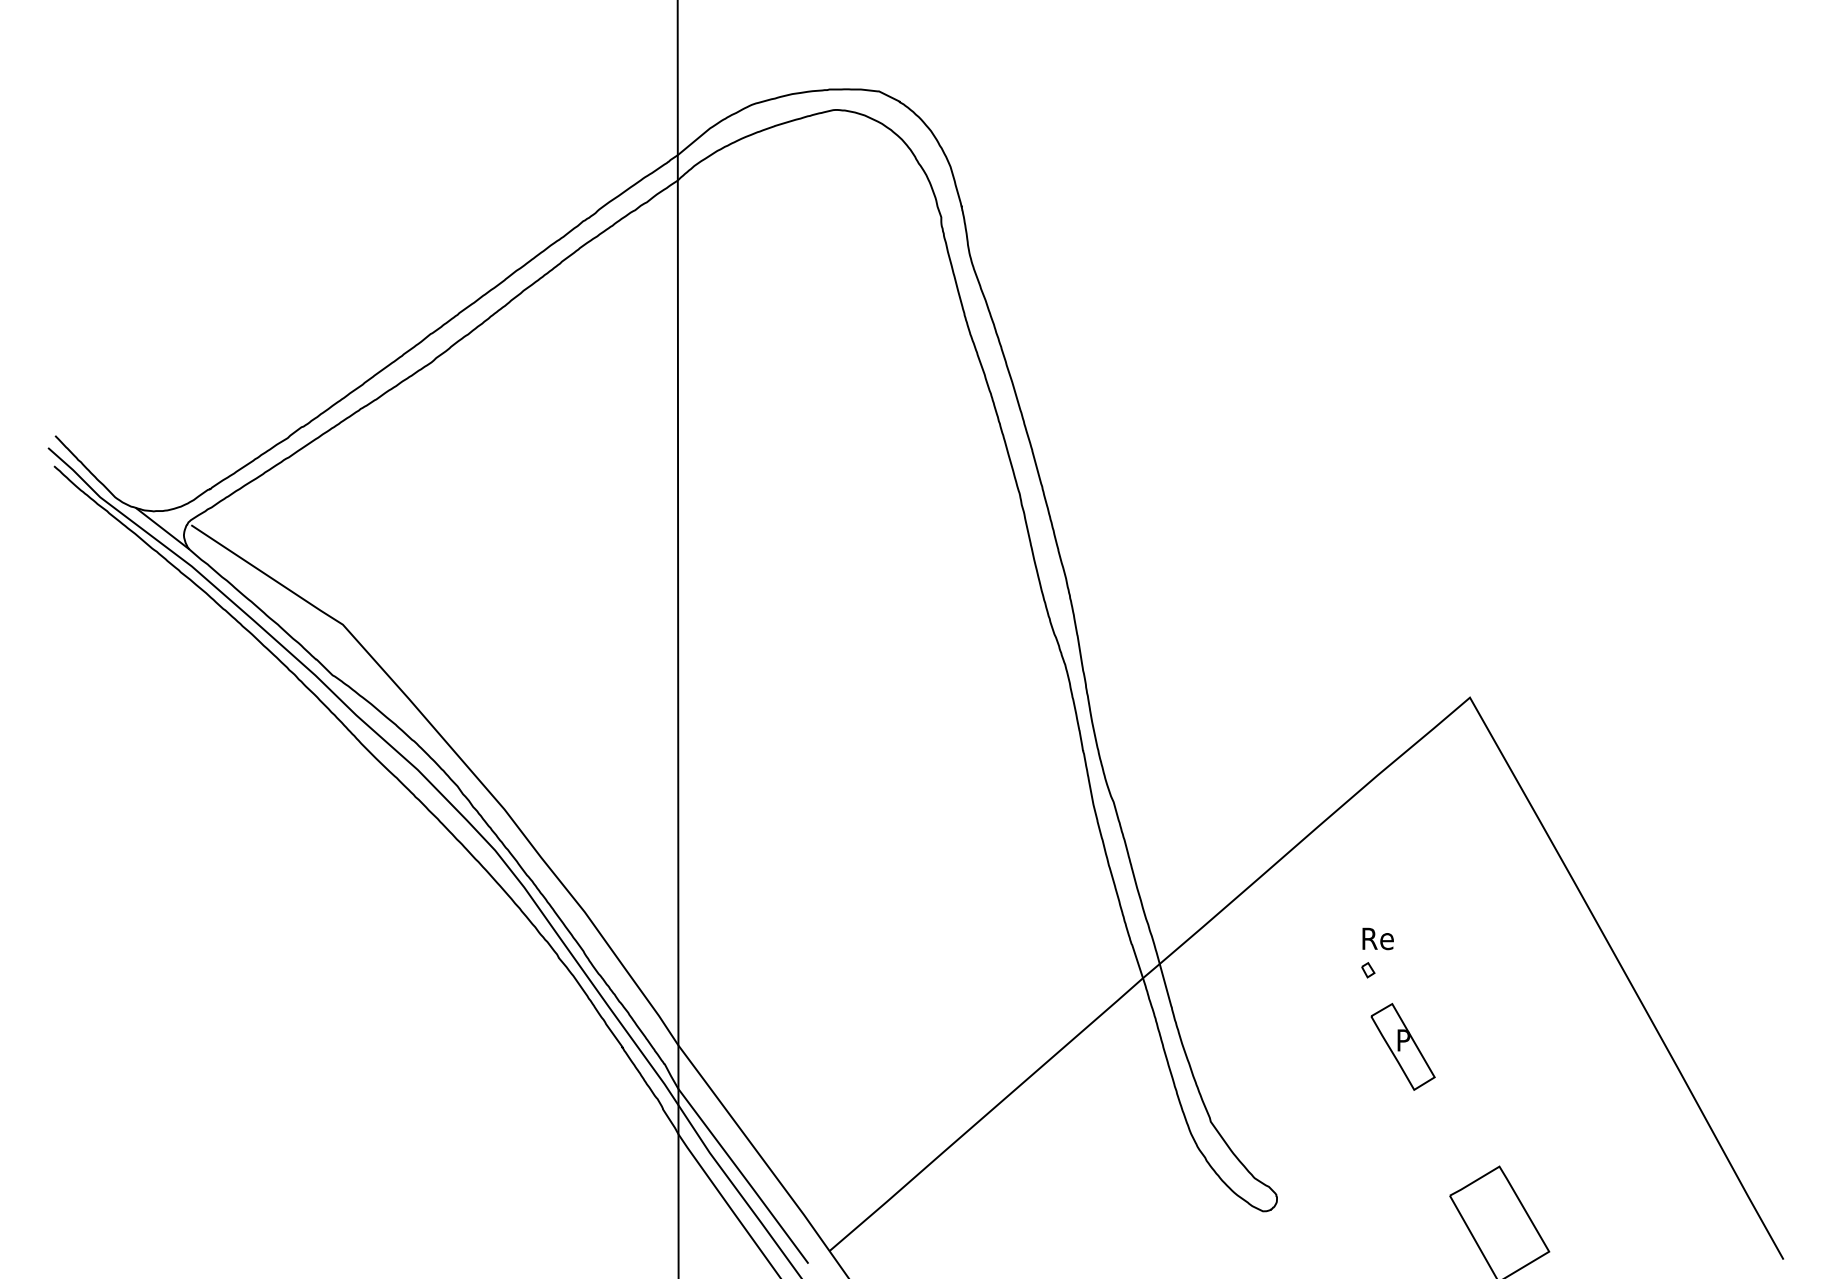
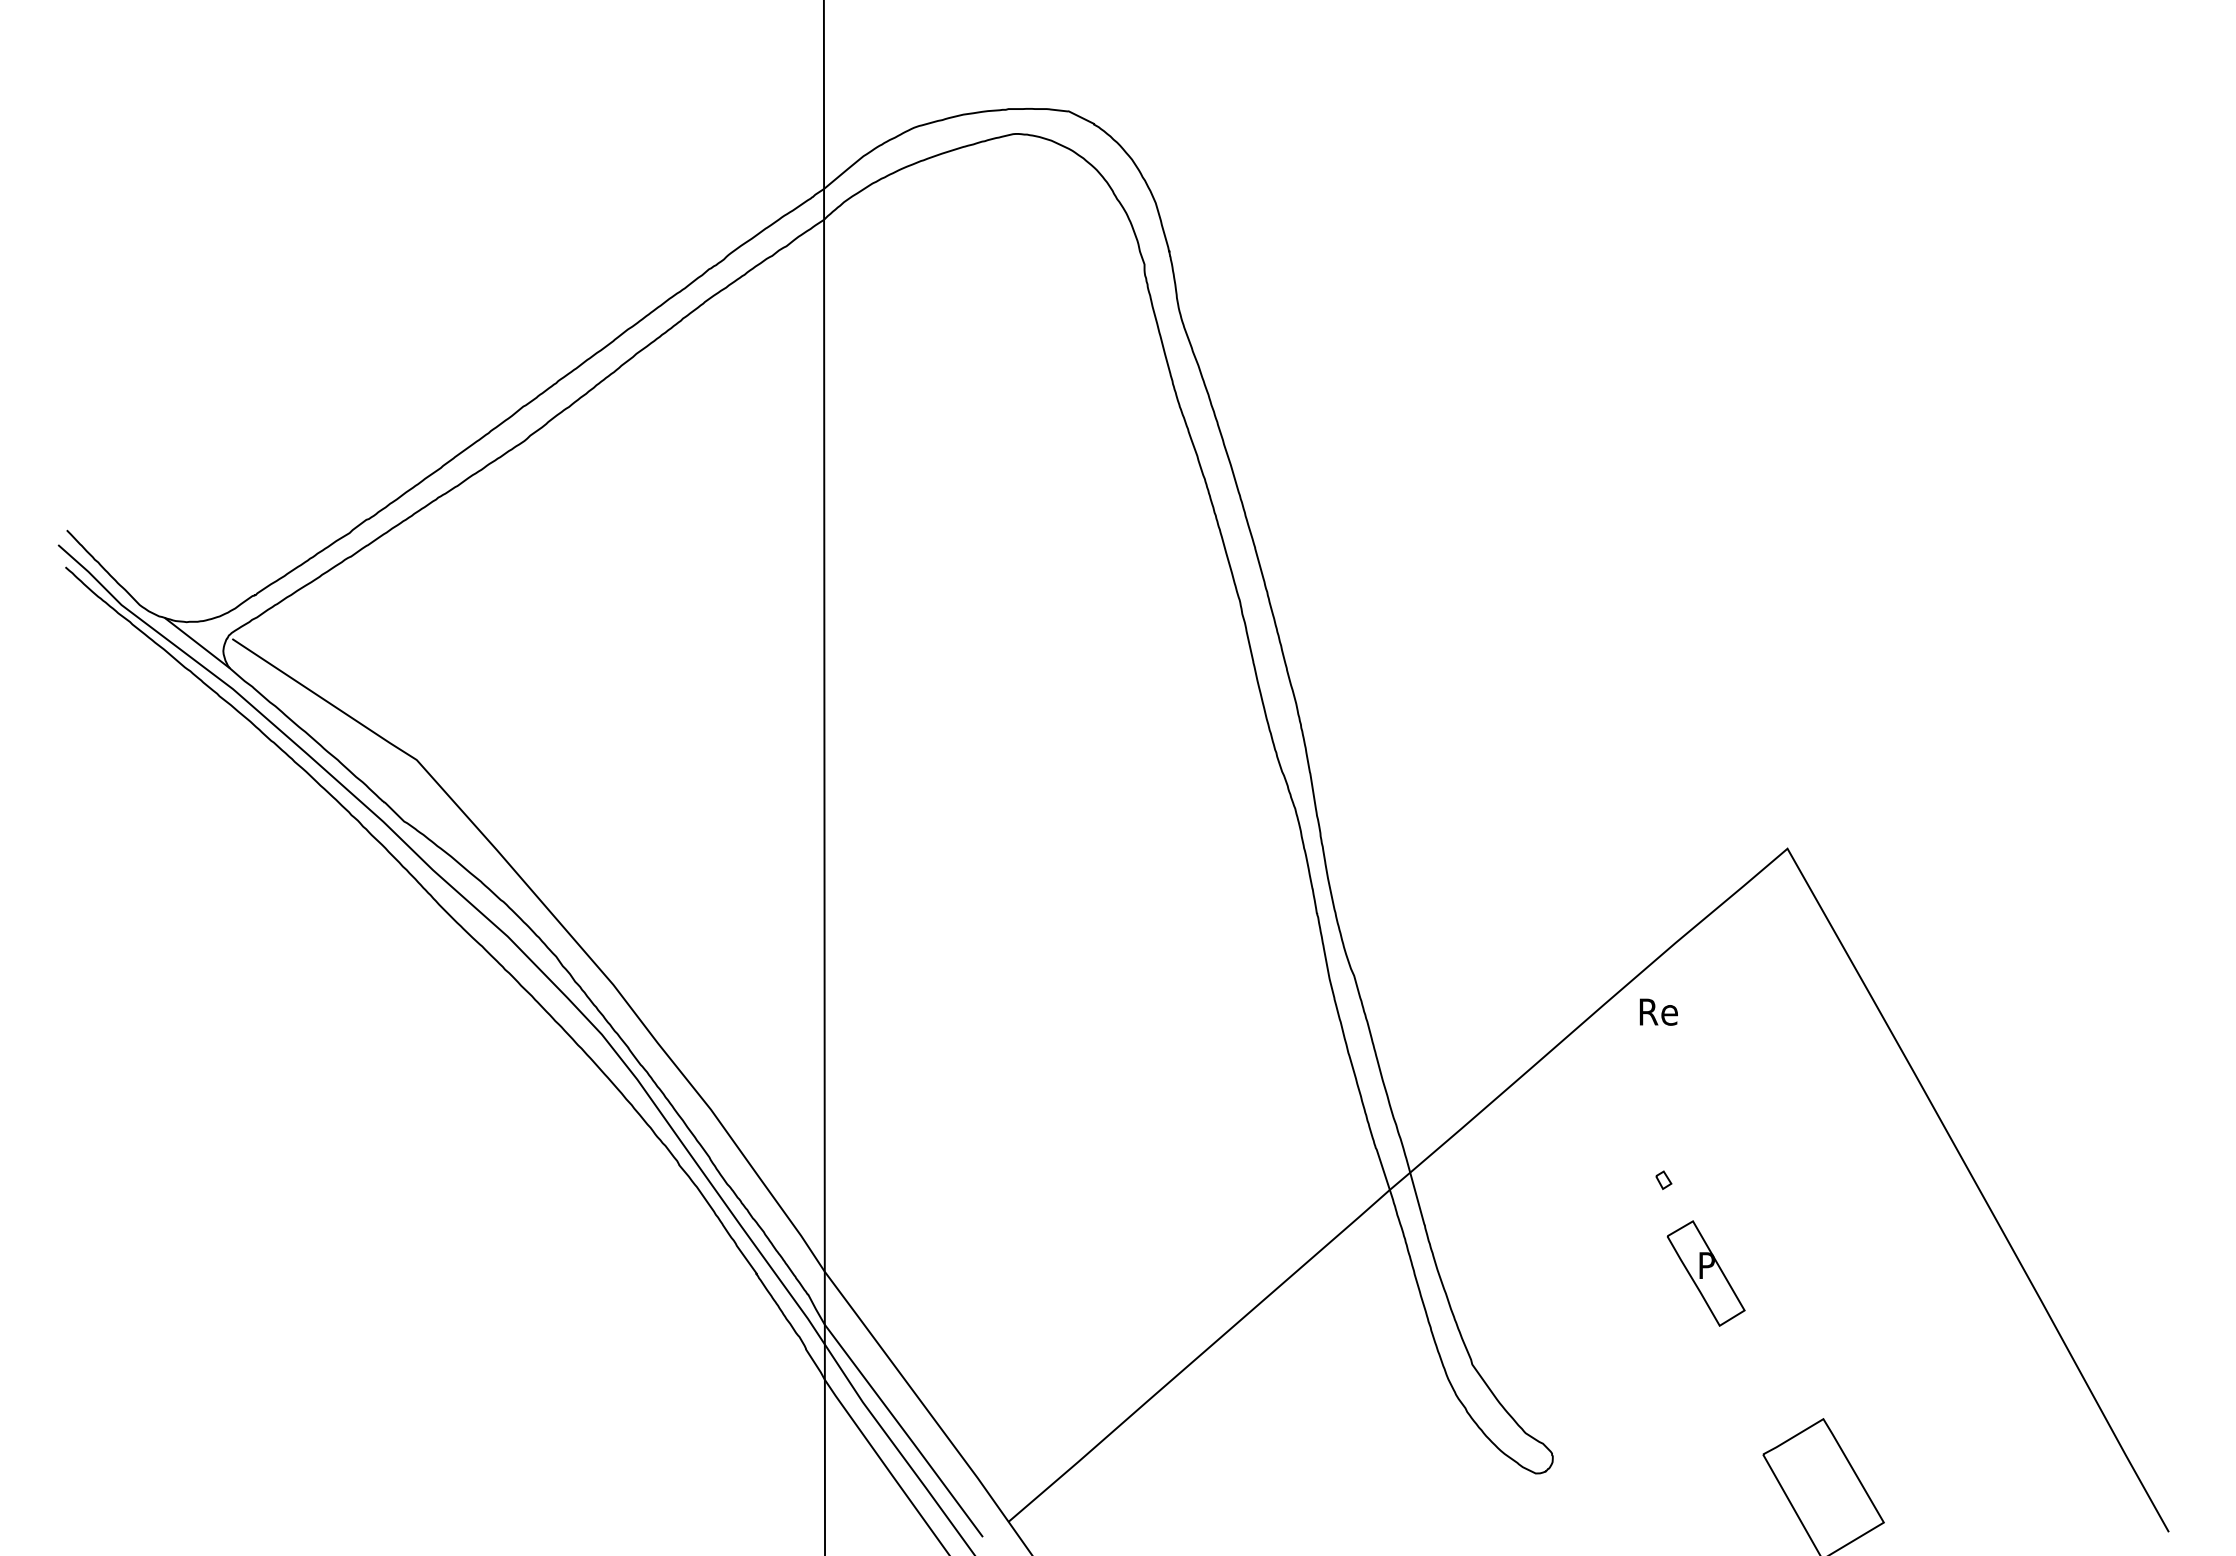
text: (1377, 938) -> (1658, 1011), moved

